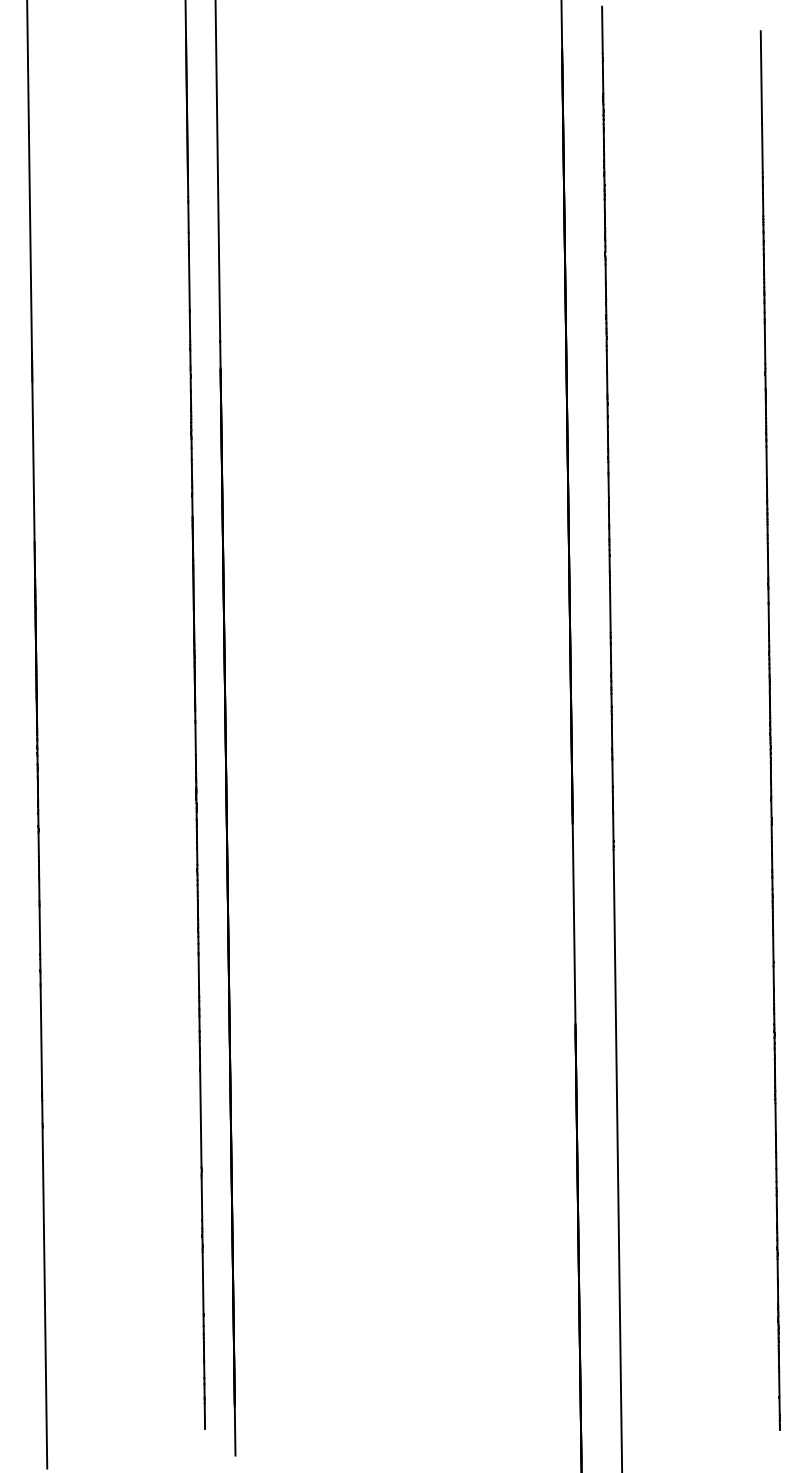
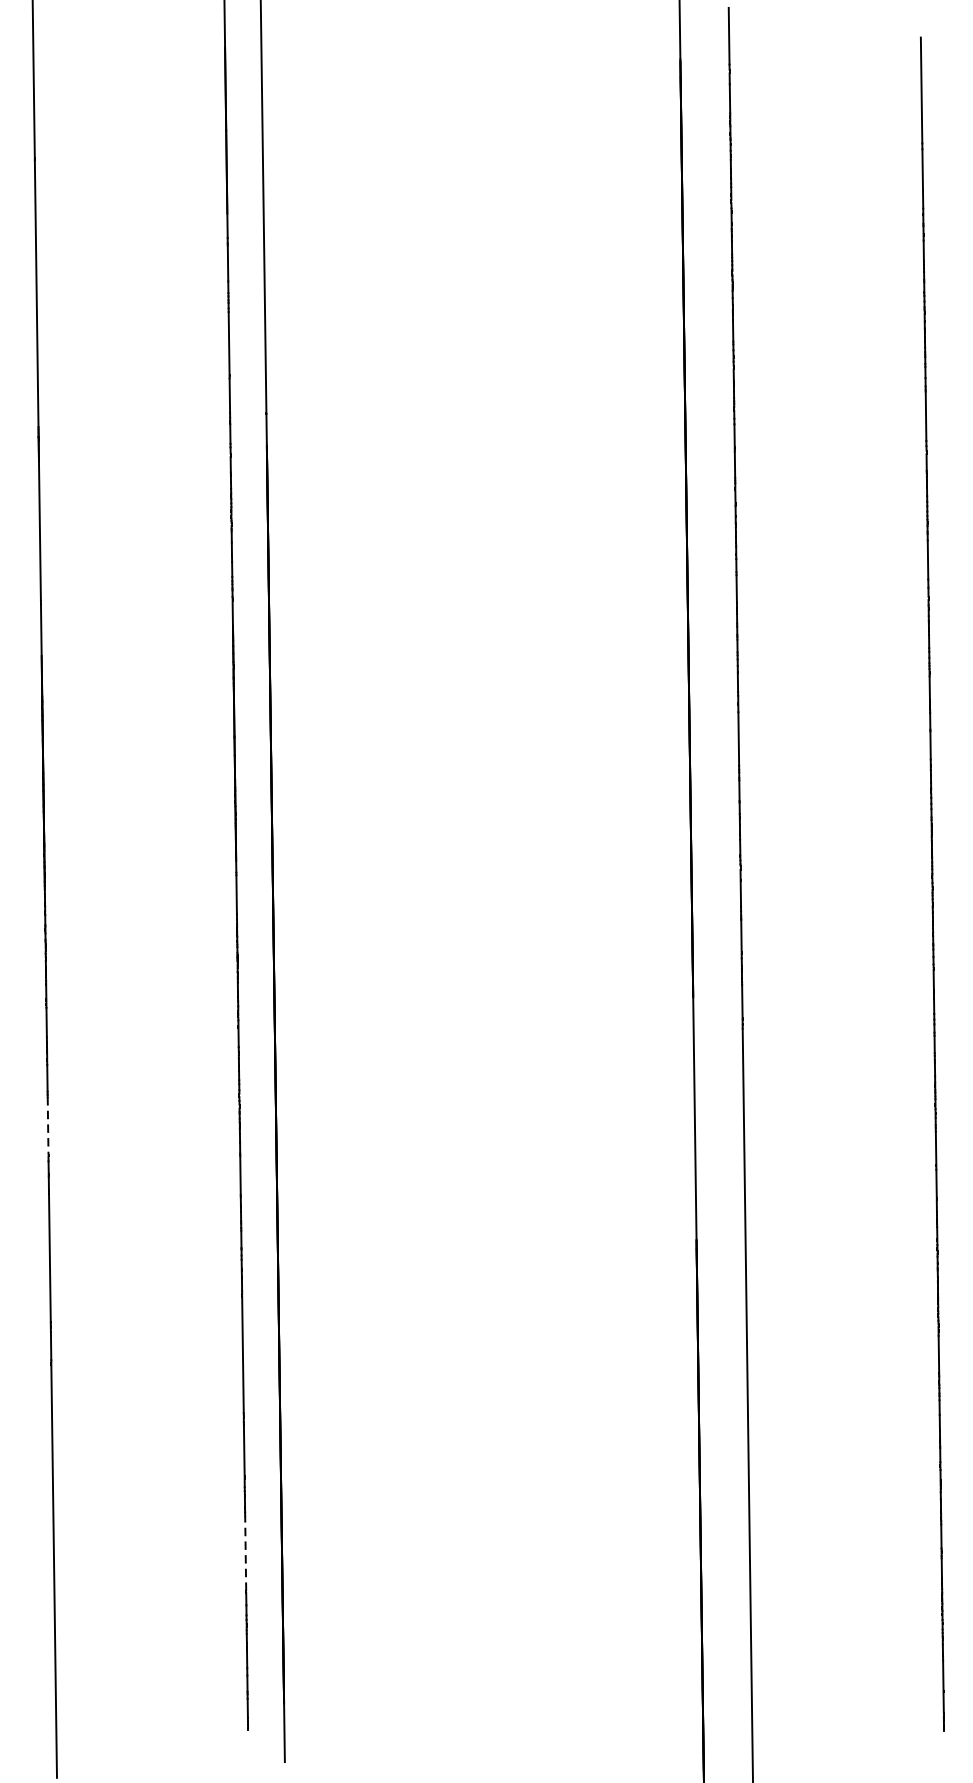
line: (39, 930) -> (47, 1126), solid -> dashed
line: (203, 1282) -> (246, 1552), solid -> dashed

